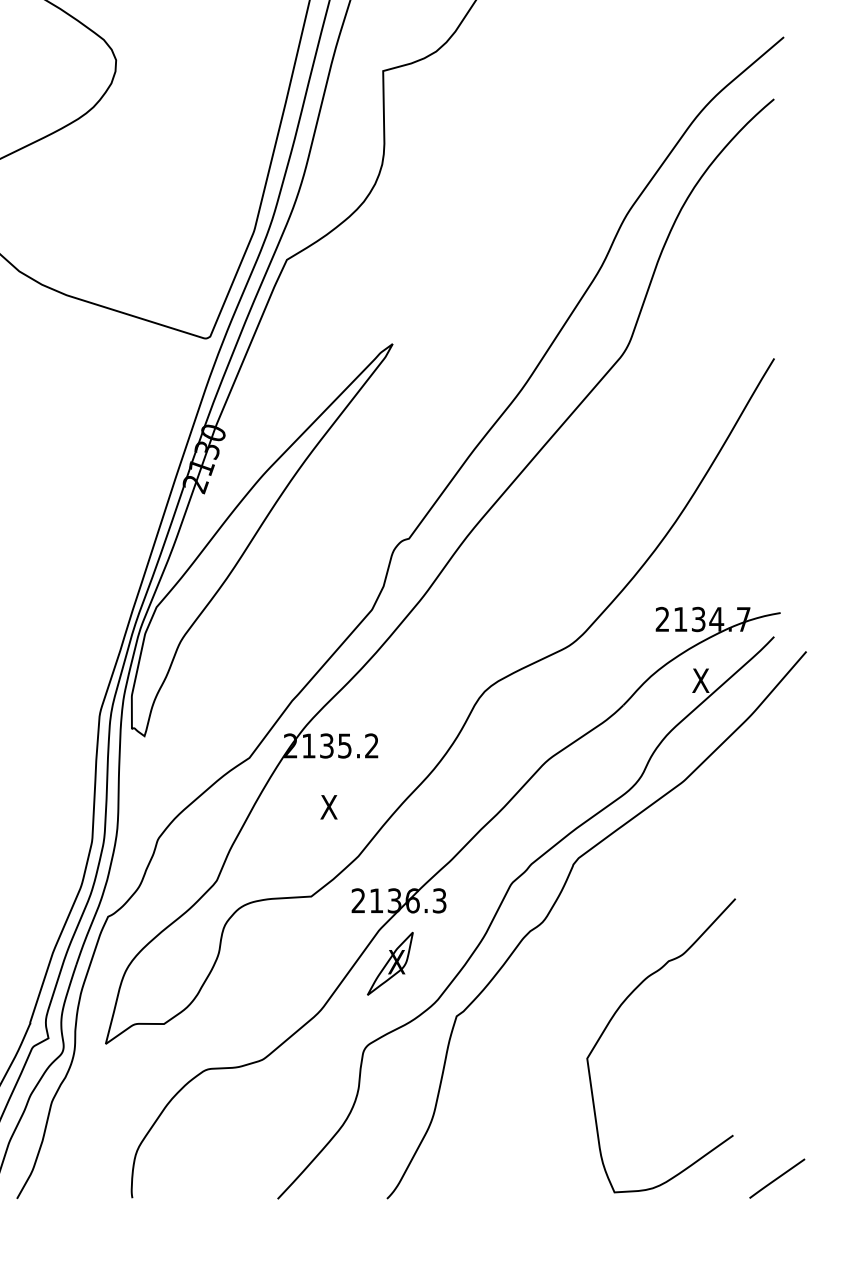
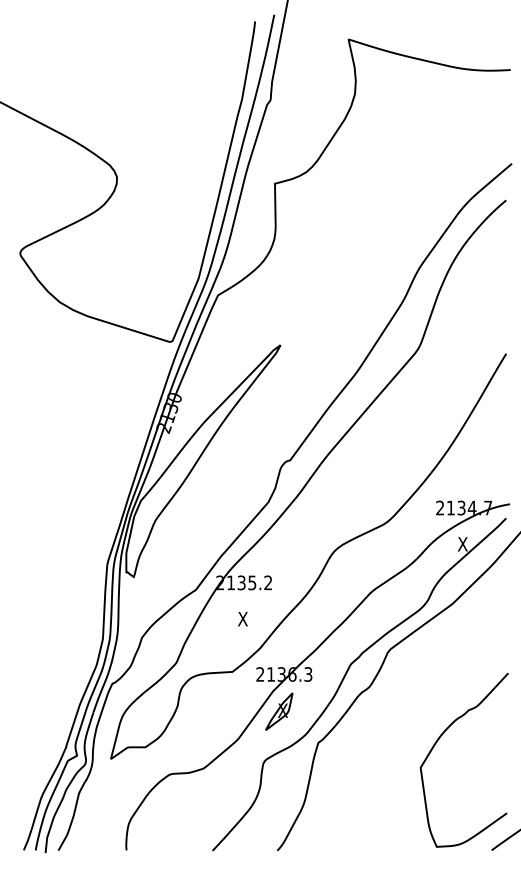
curve: (615, 1015) -> (437, 742), moved

